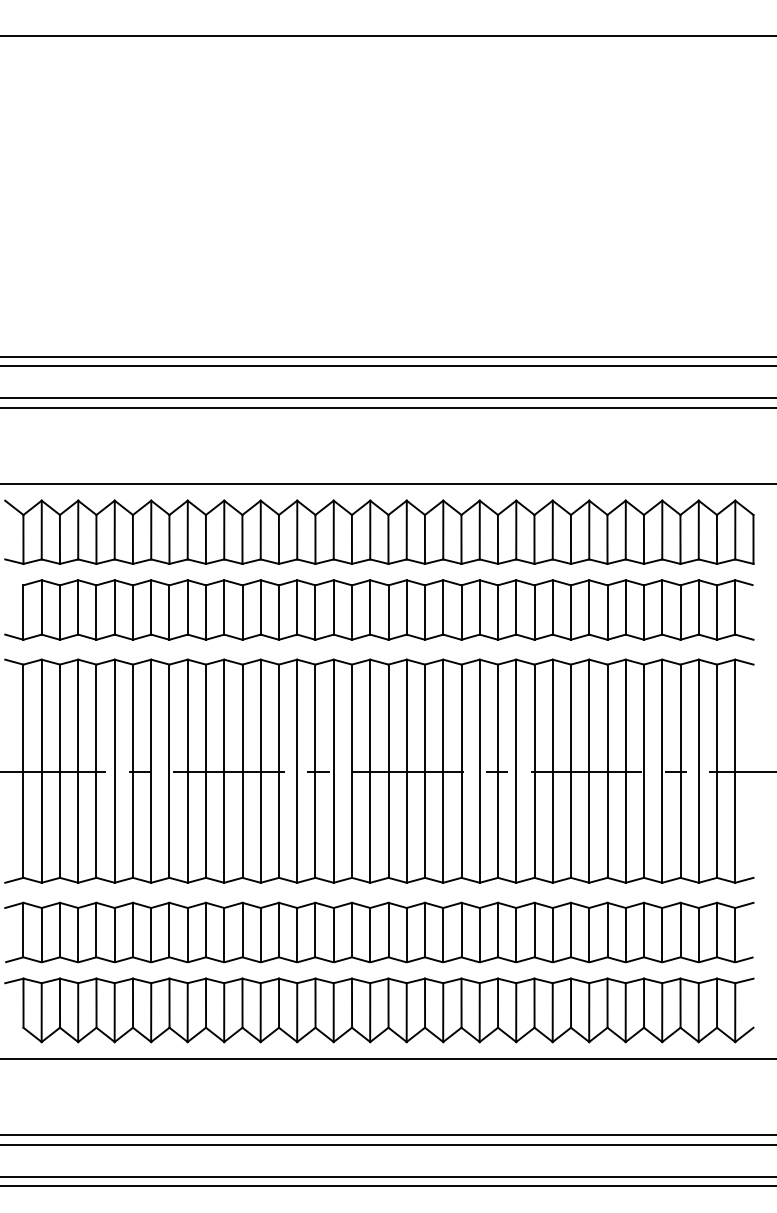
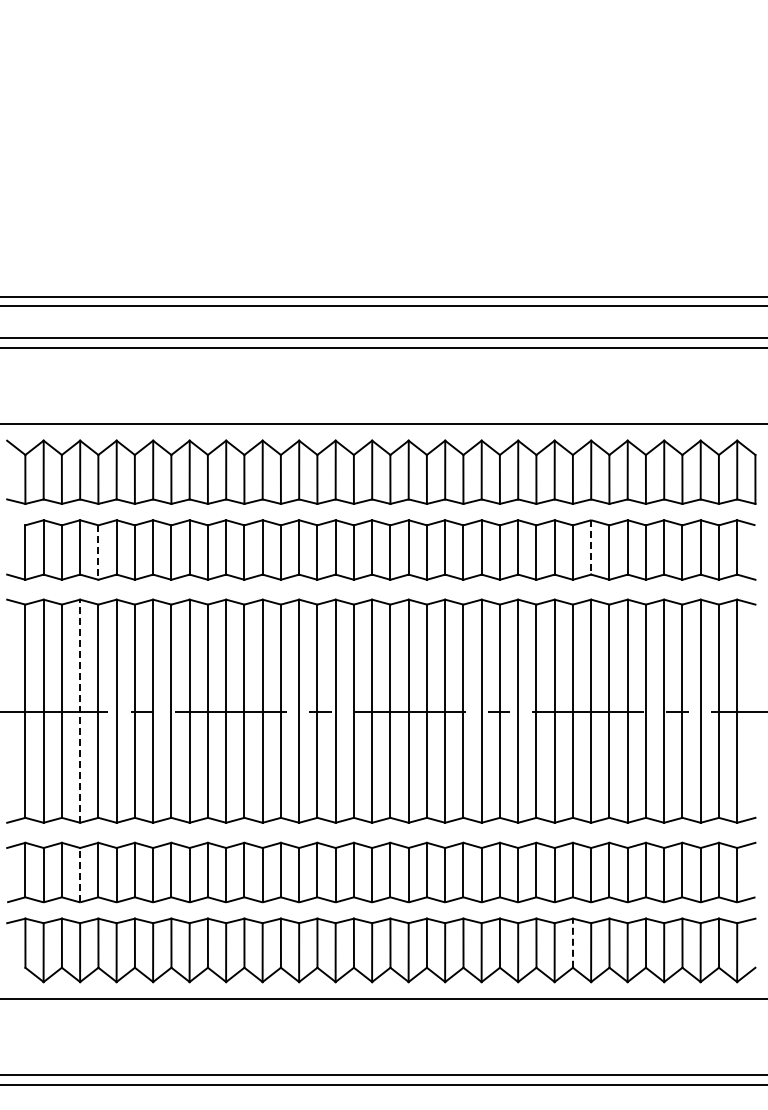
line: (589, 607) -> (591, 547), solid -> dashed
line: (96, 613) -> (98, 553), solid -> dashed
line: (78, 771) -> (80, 711), solid -> dashed
line: (78, 934) -> (80, 874), solid -> dashed
line: (571, 1003) -> (573, 943), solid -> dashed

